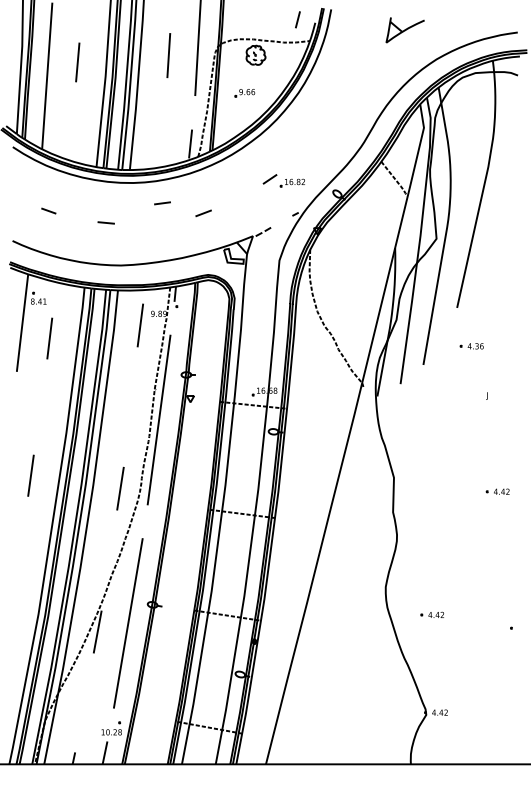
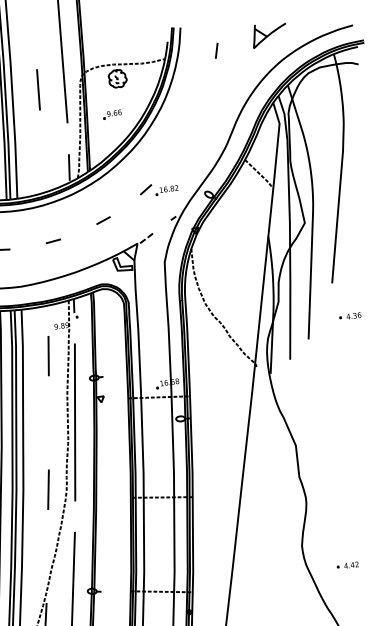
line: (297, 19) -> (216, 50), moved
part: (404, 30) -> (268, 35), moved
line: (162, 203) -> (53, 241), moved
line: (203, 213) -> (103, 220), moved
line: (139, 325) -> (47, 356), moved

